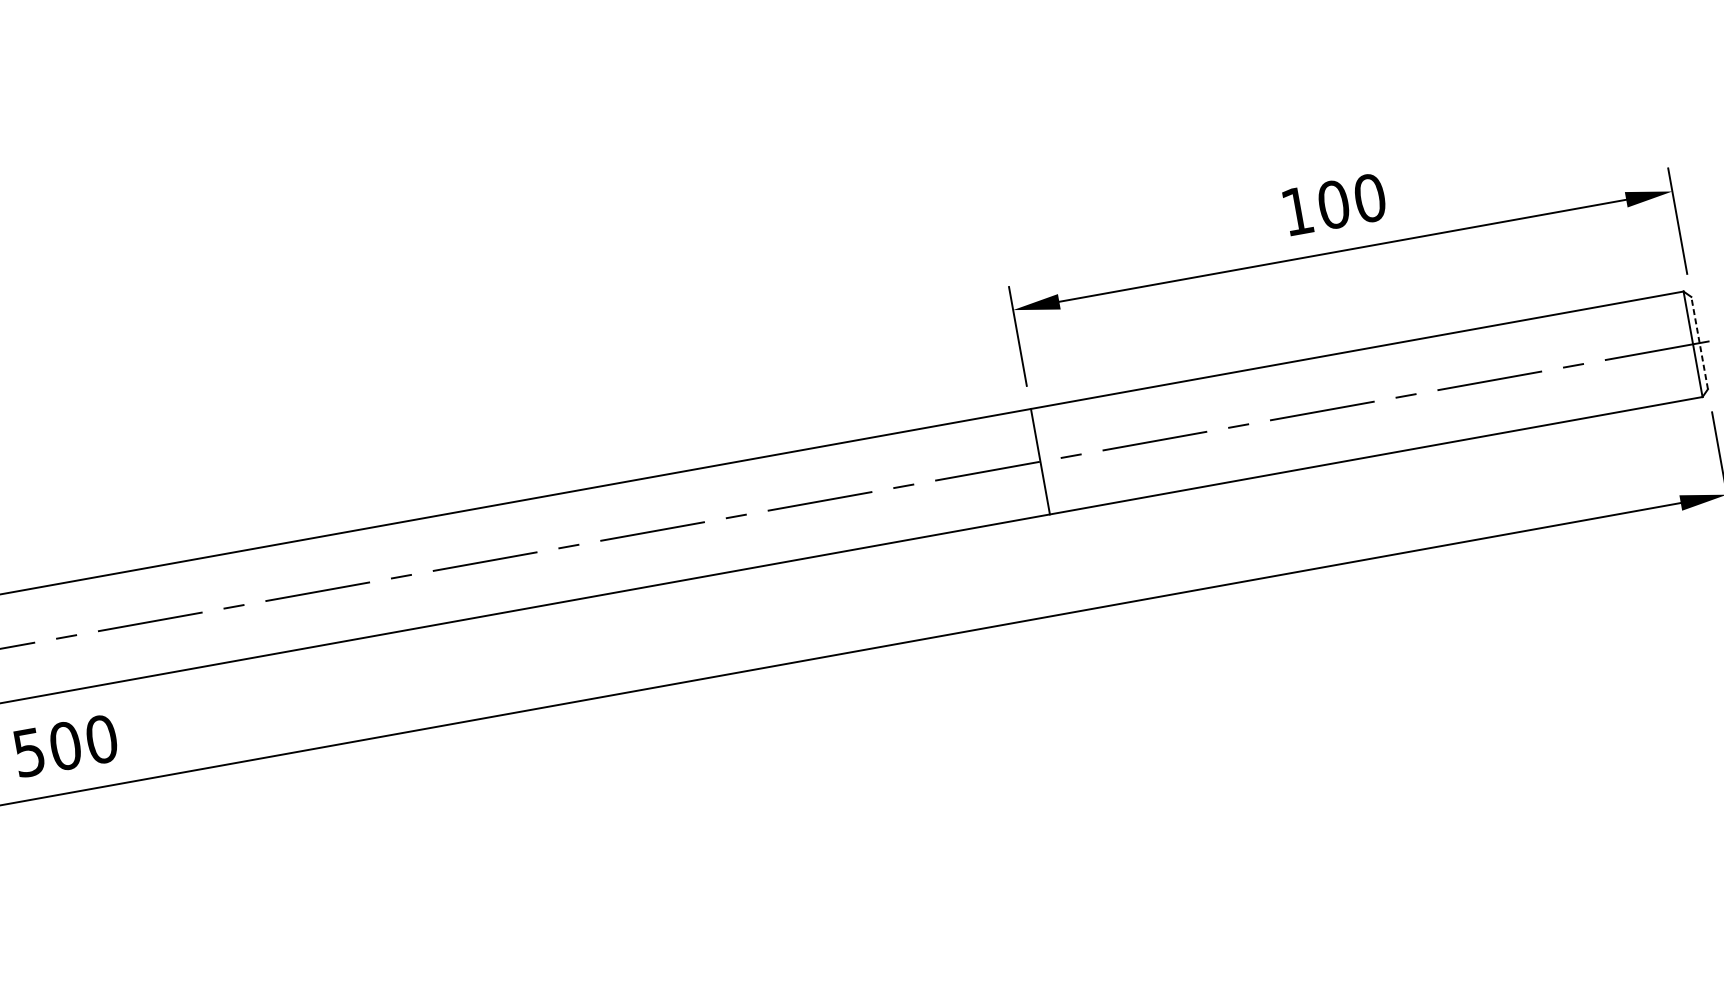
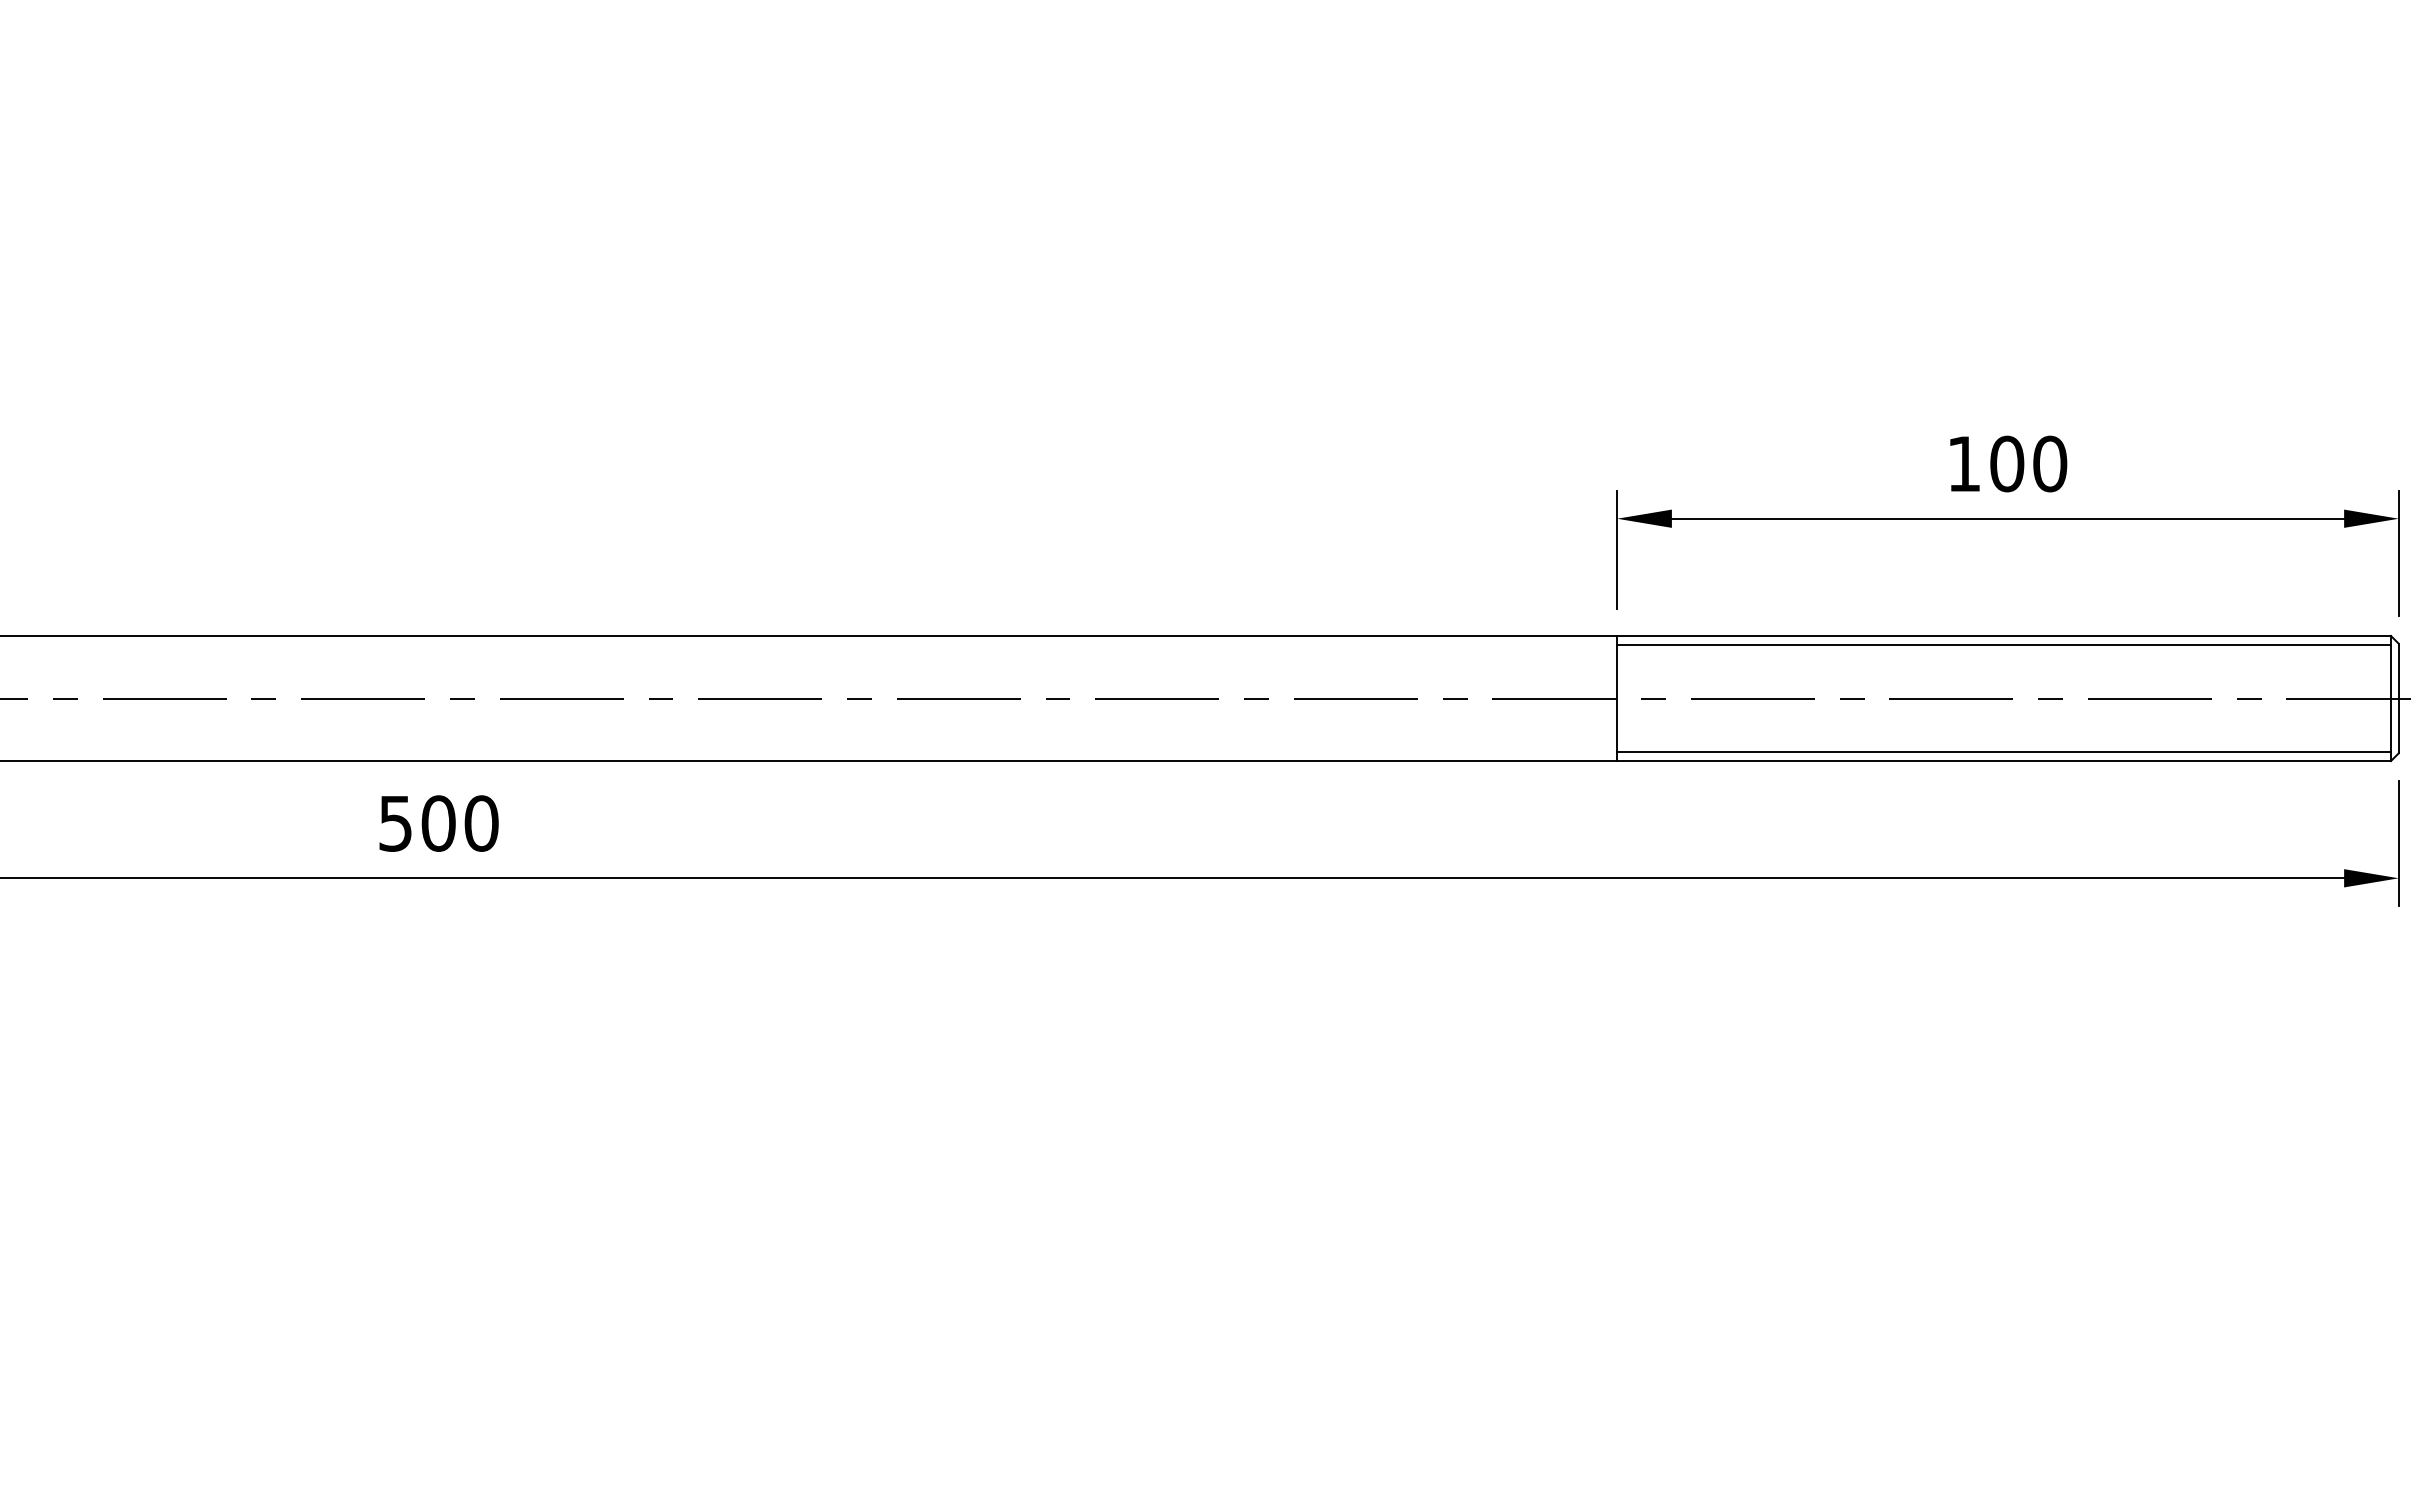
line: (1699, 343) -> (2398, 698), dashed -> solid
line: (1359, 358) -> (2004, 645), added
line: (1375, 447) -> (2004, 751), added

